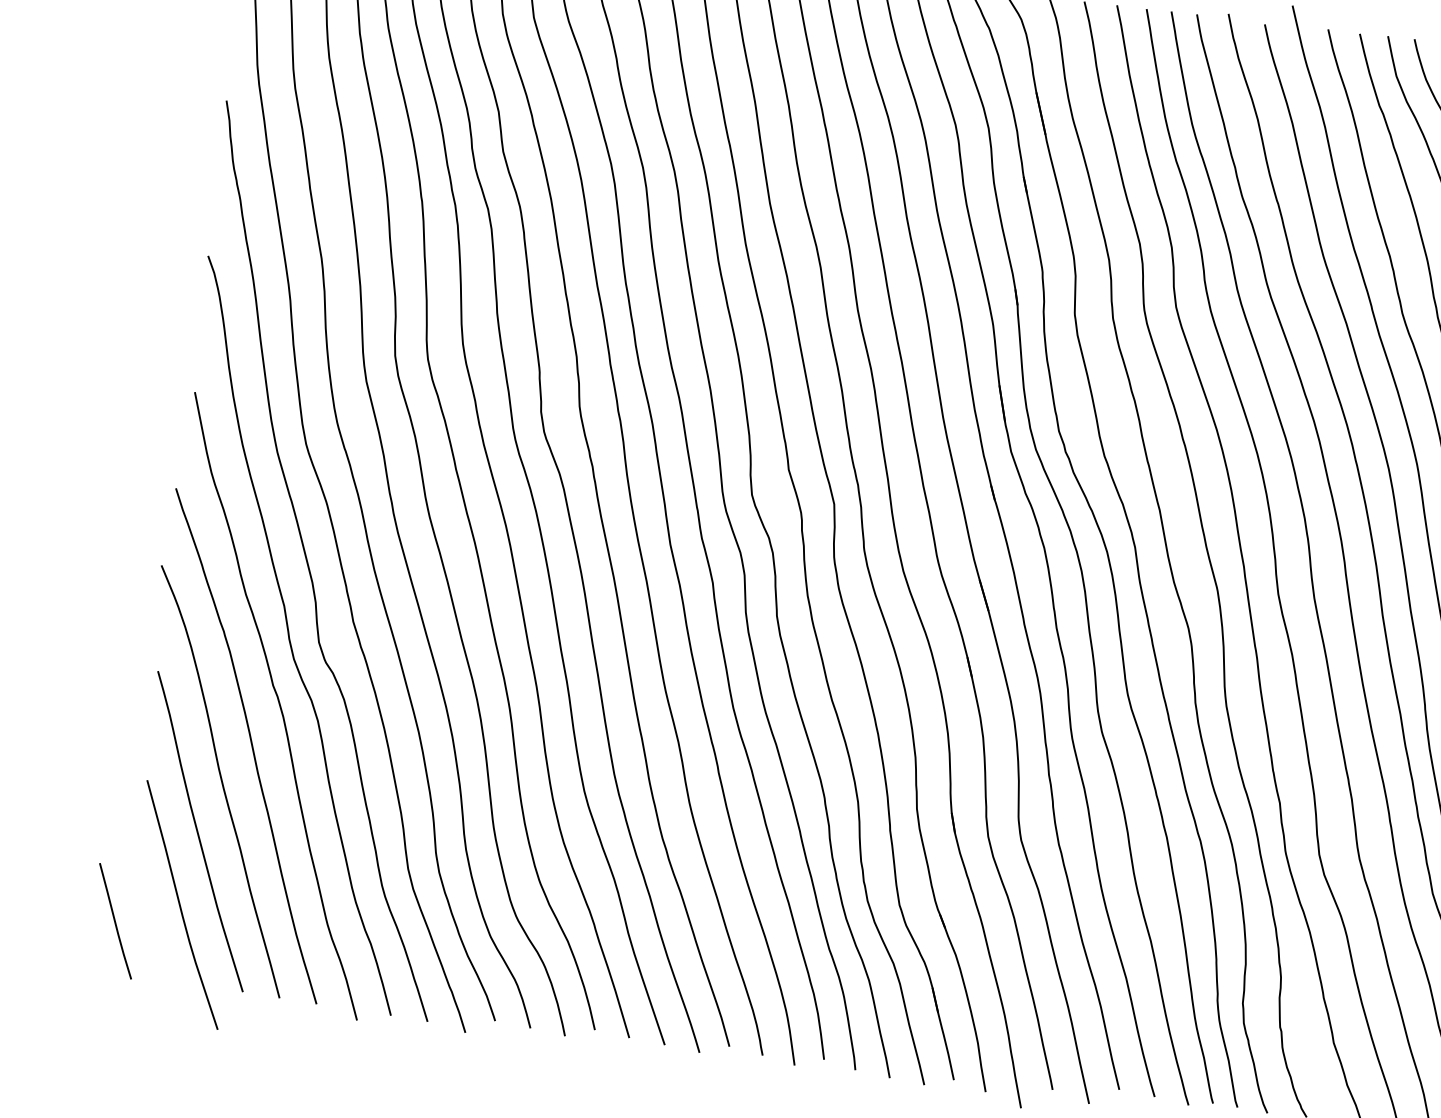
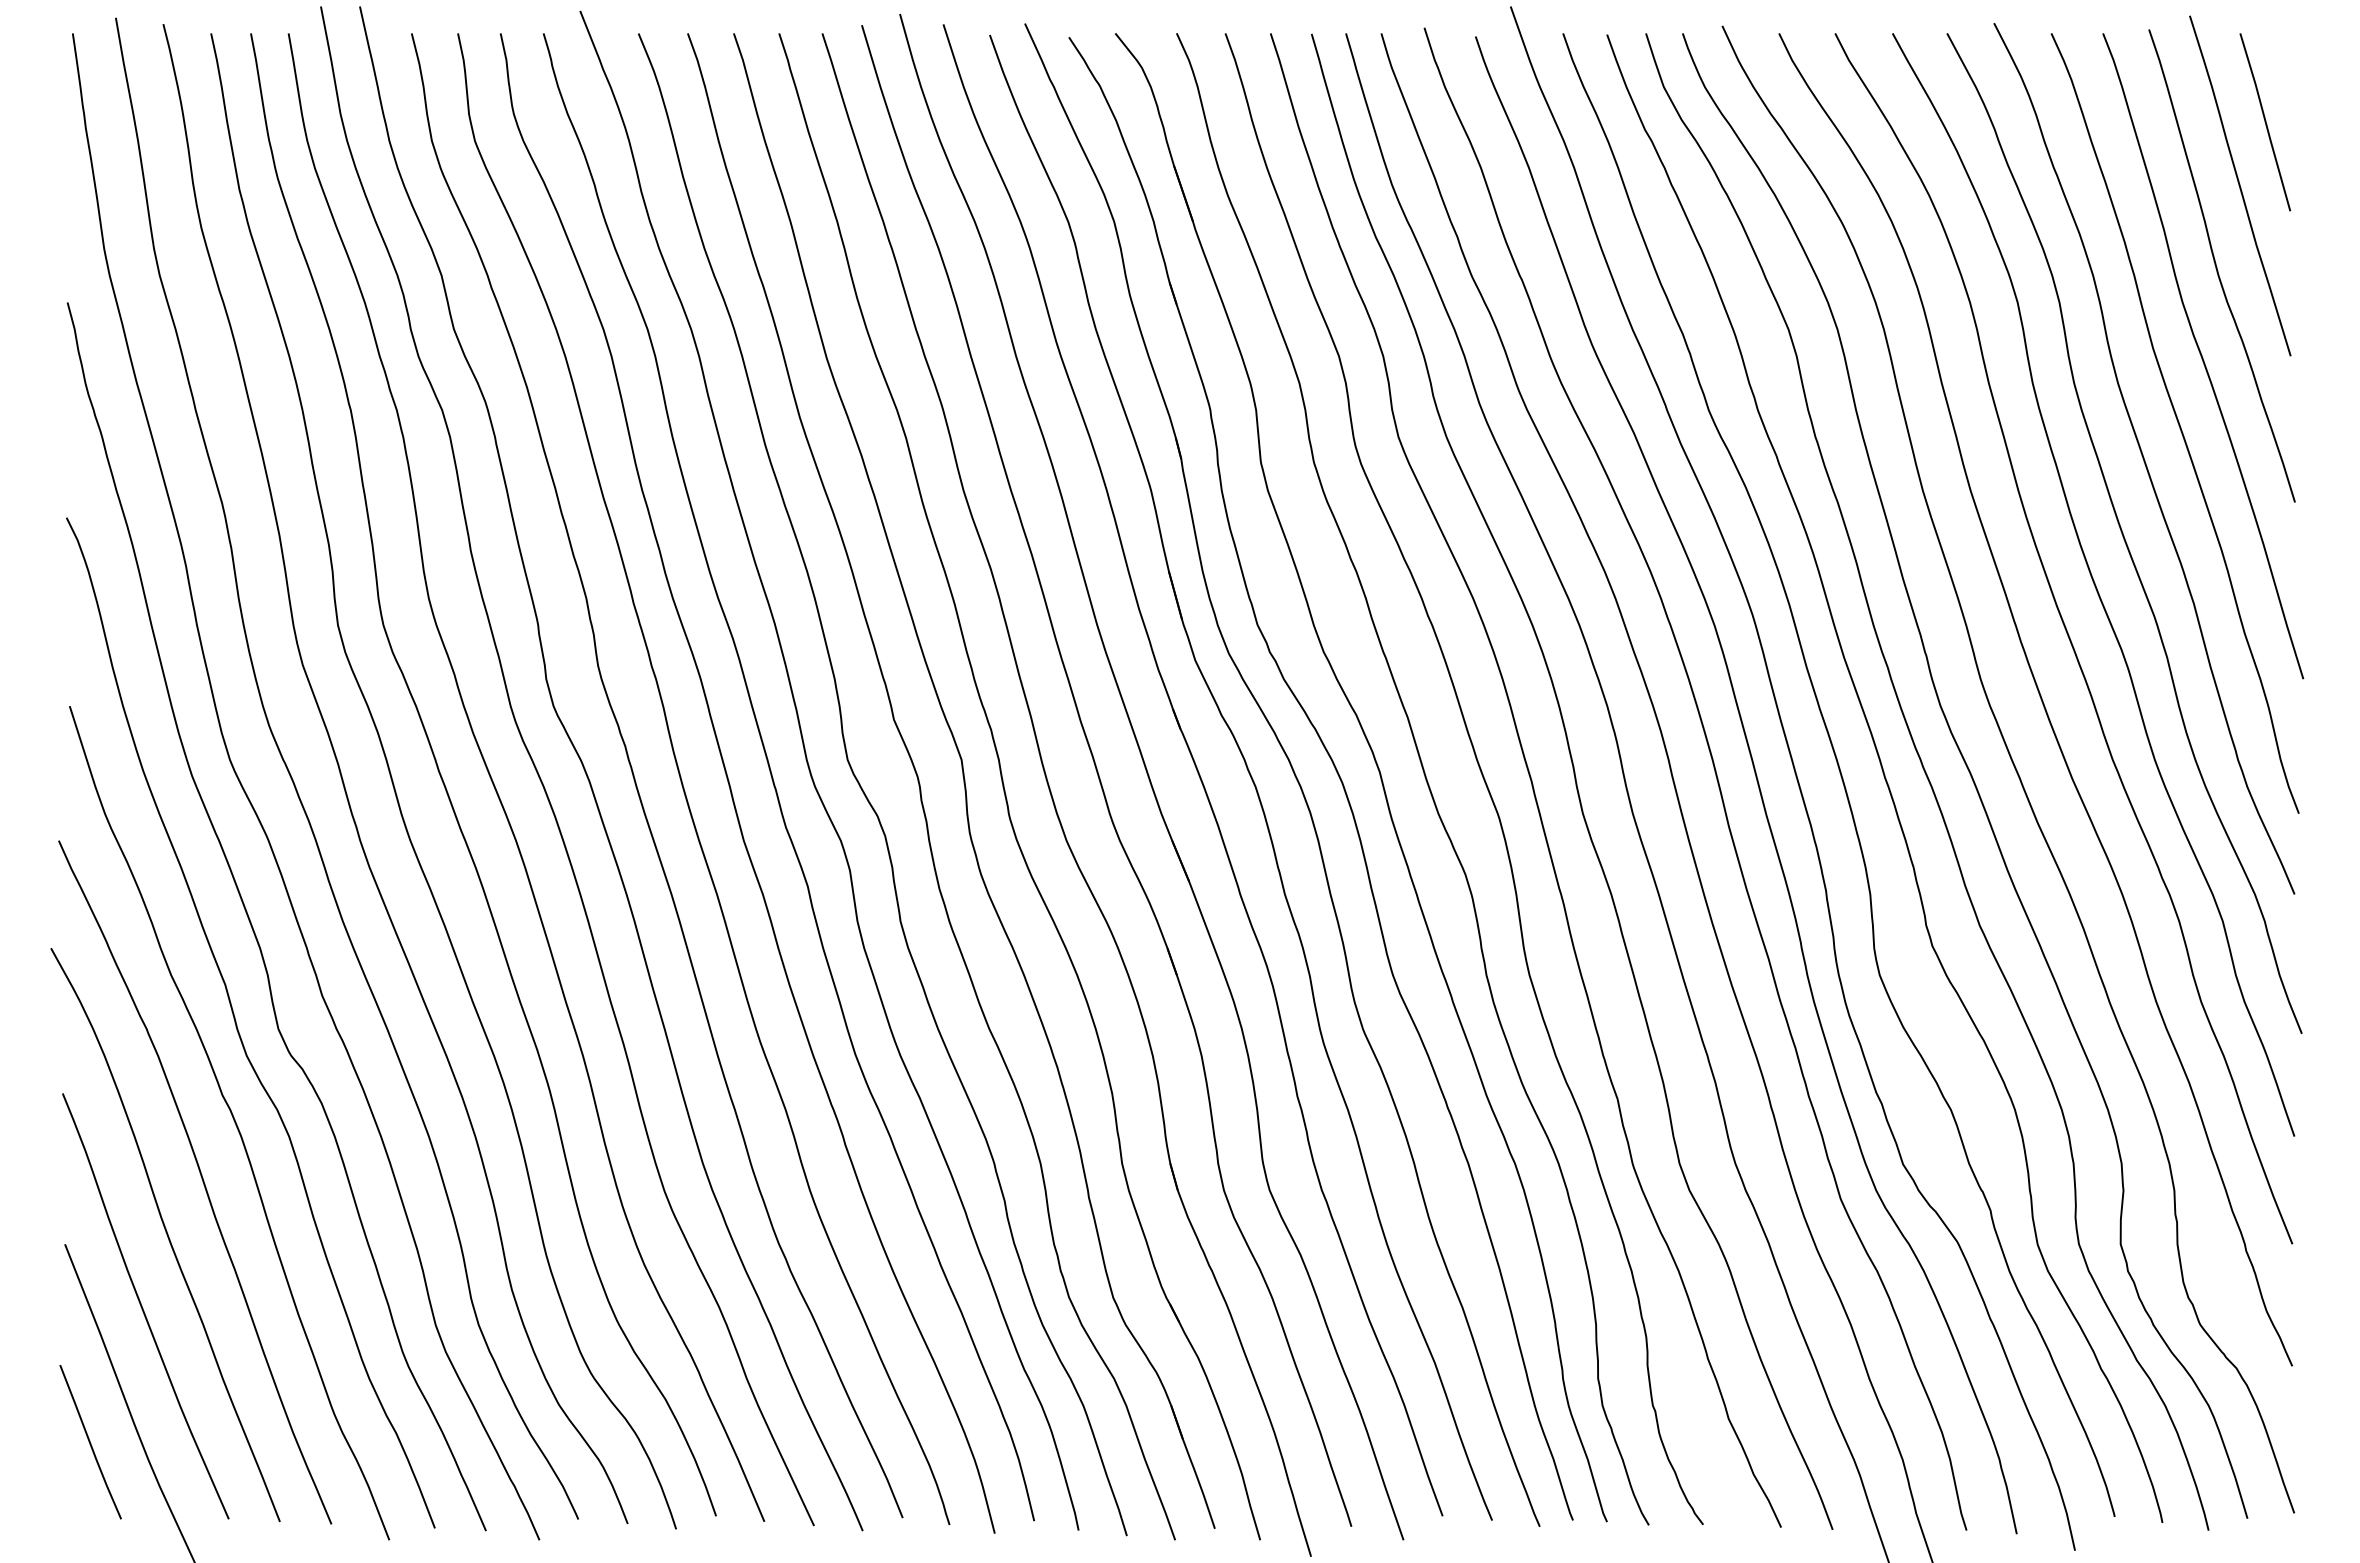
line: (115, 921) -> (90, 1442), moved

